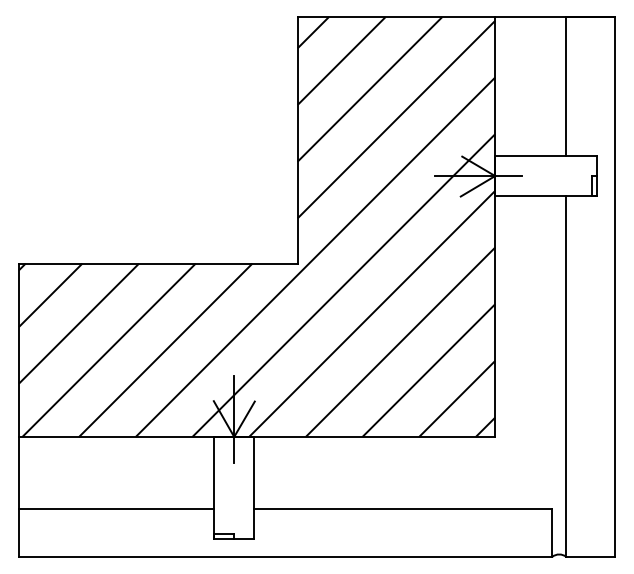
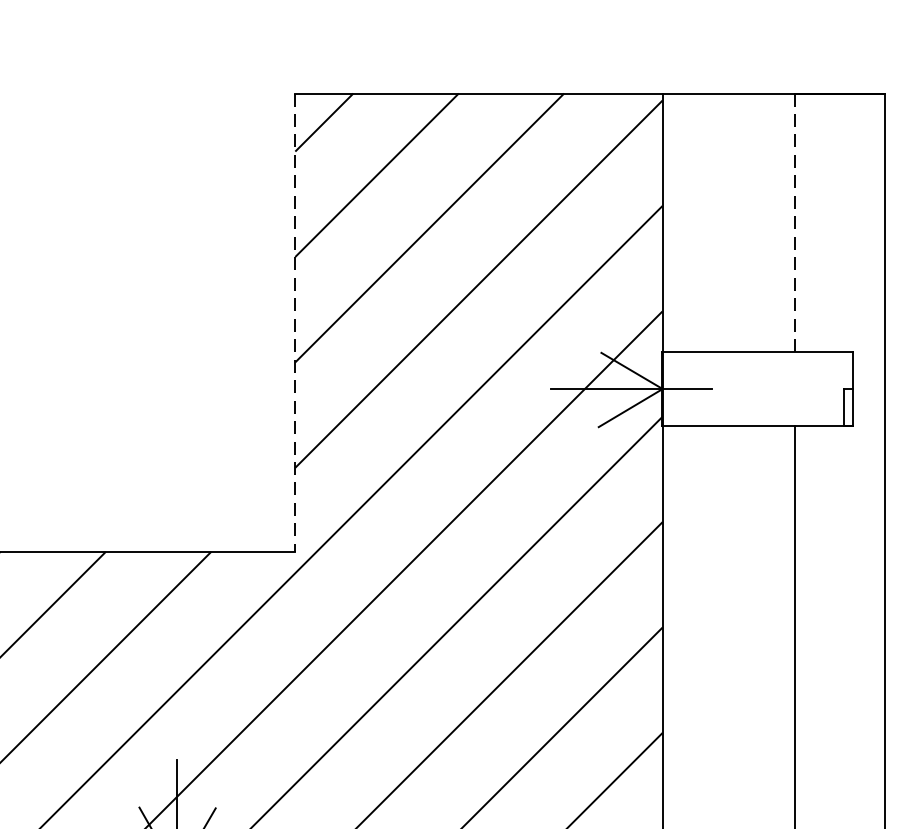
line: (566, 87) -> (795, 224), solid -> dashed
line: (297, 140) -> (295, 322), solid -> dashed

